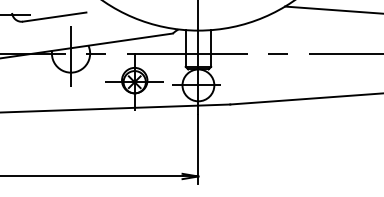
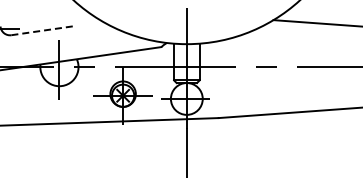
line: (55, 17) -> (43, 31), solid -> dashed

